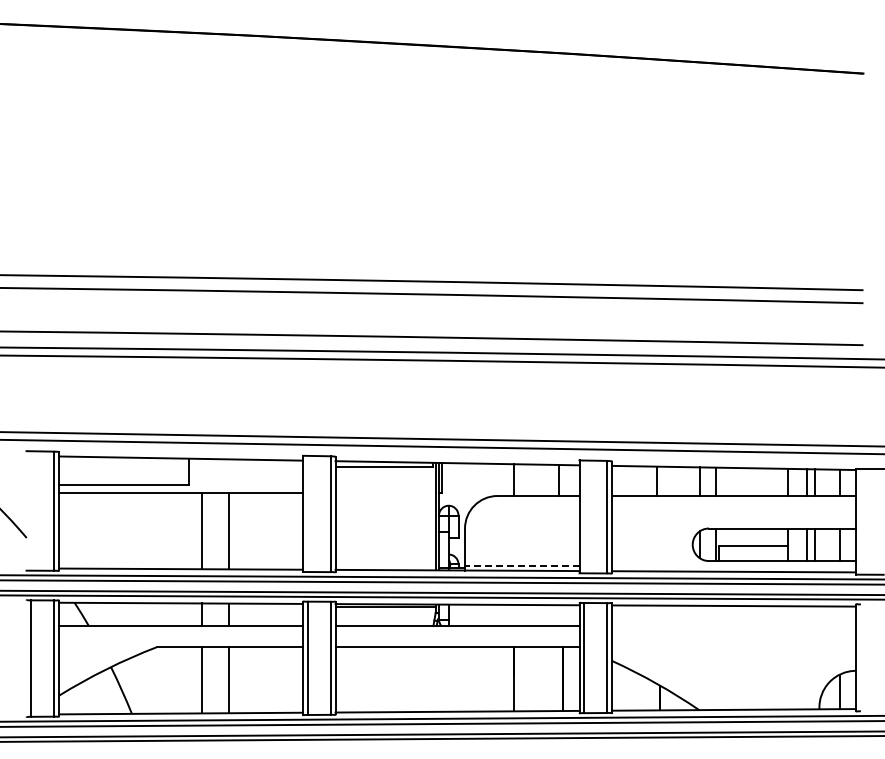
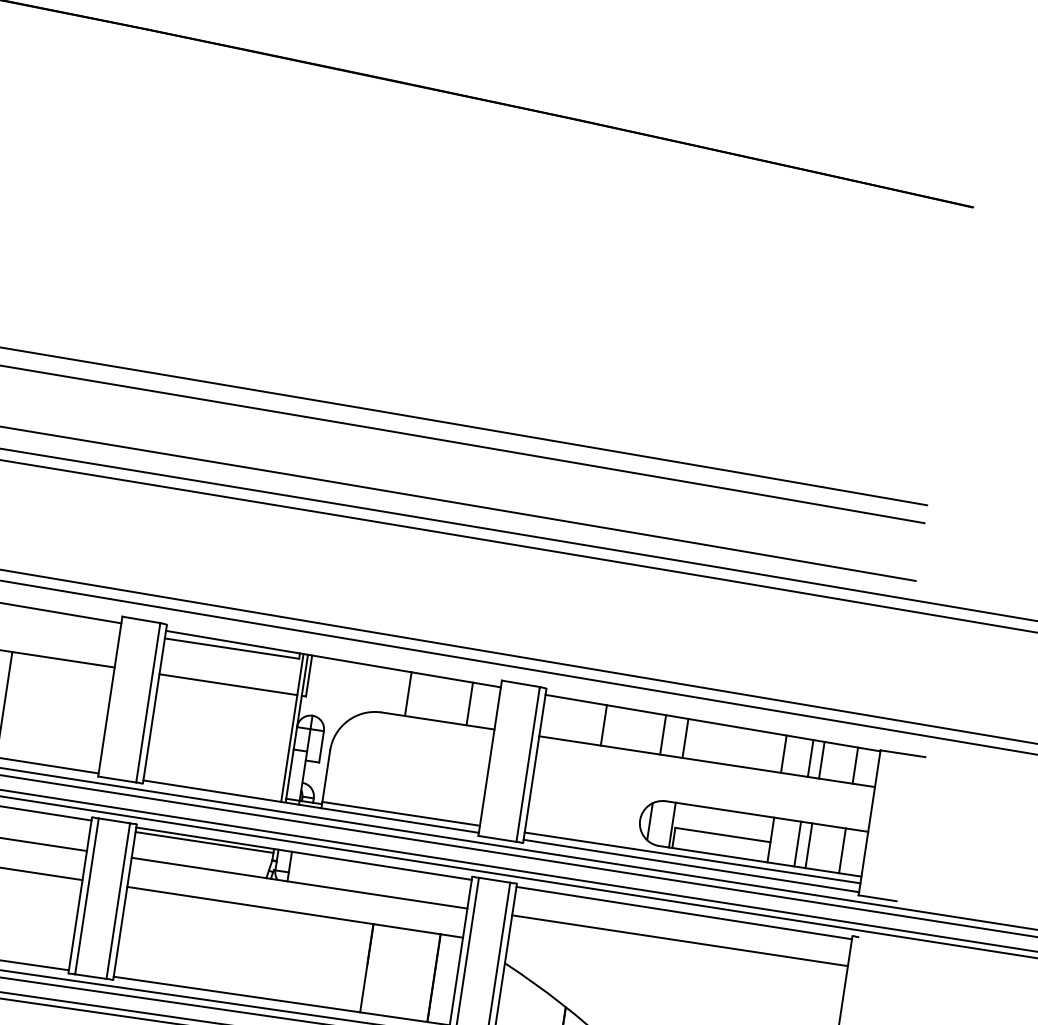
line: (385, 492) -> (228, 684), added
line: (521, 565) -> (400, 813), dashed -> solid
line: (734, 565) -> (693, 857), added
line: (734, 626) -> (680, 941), added

